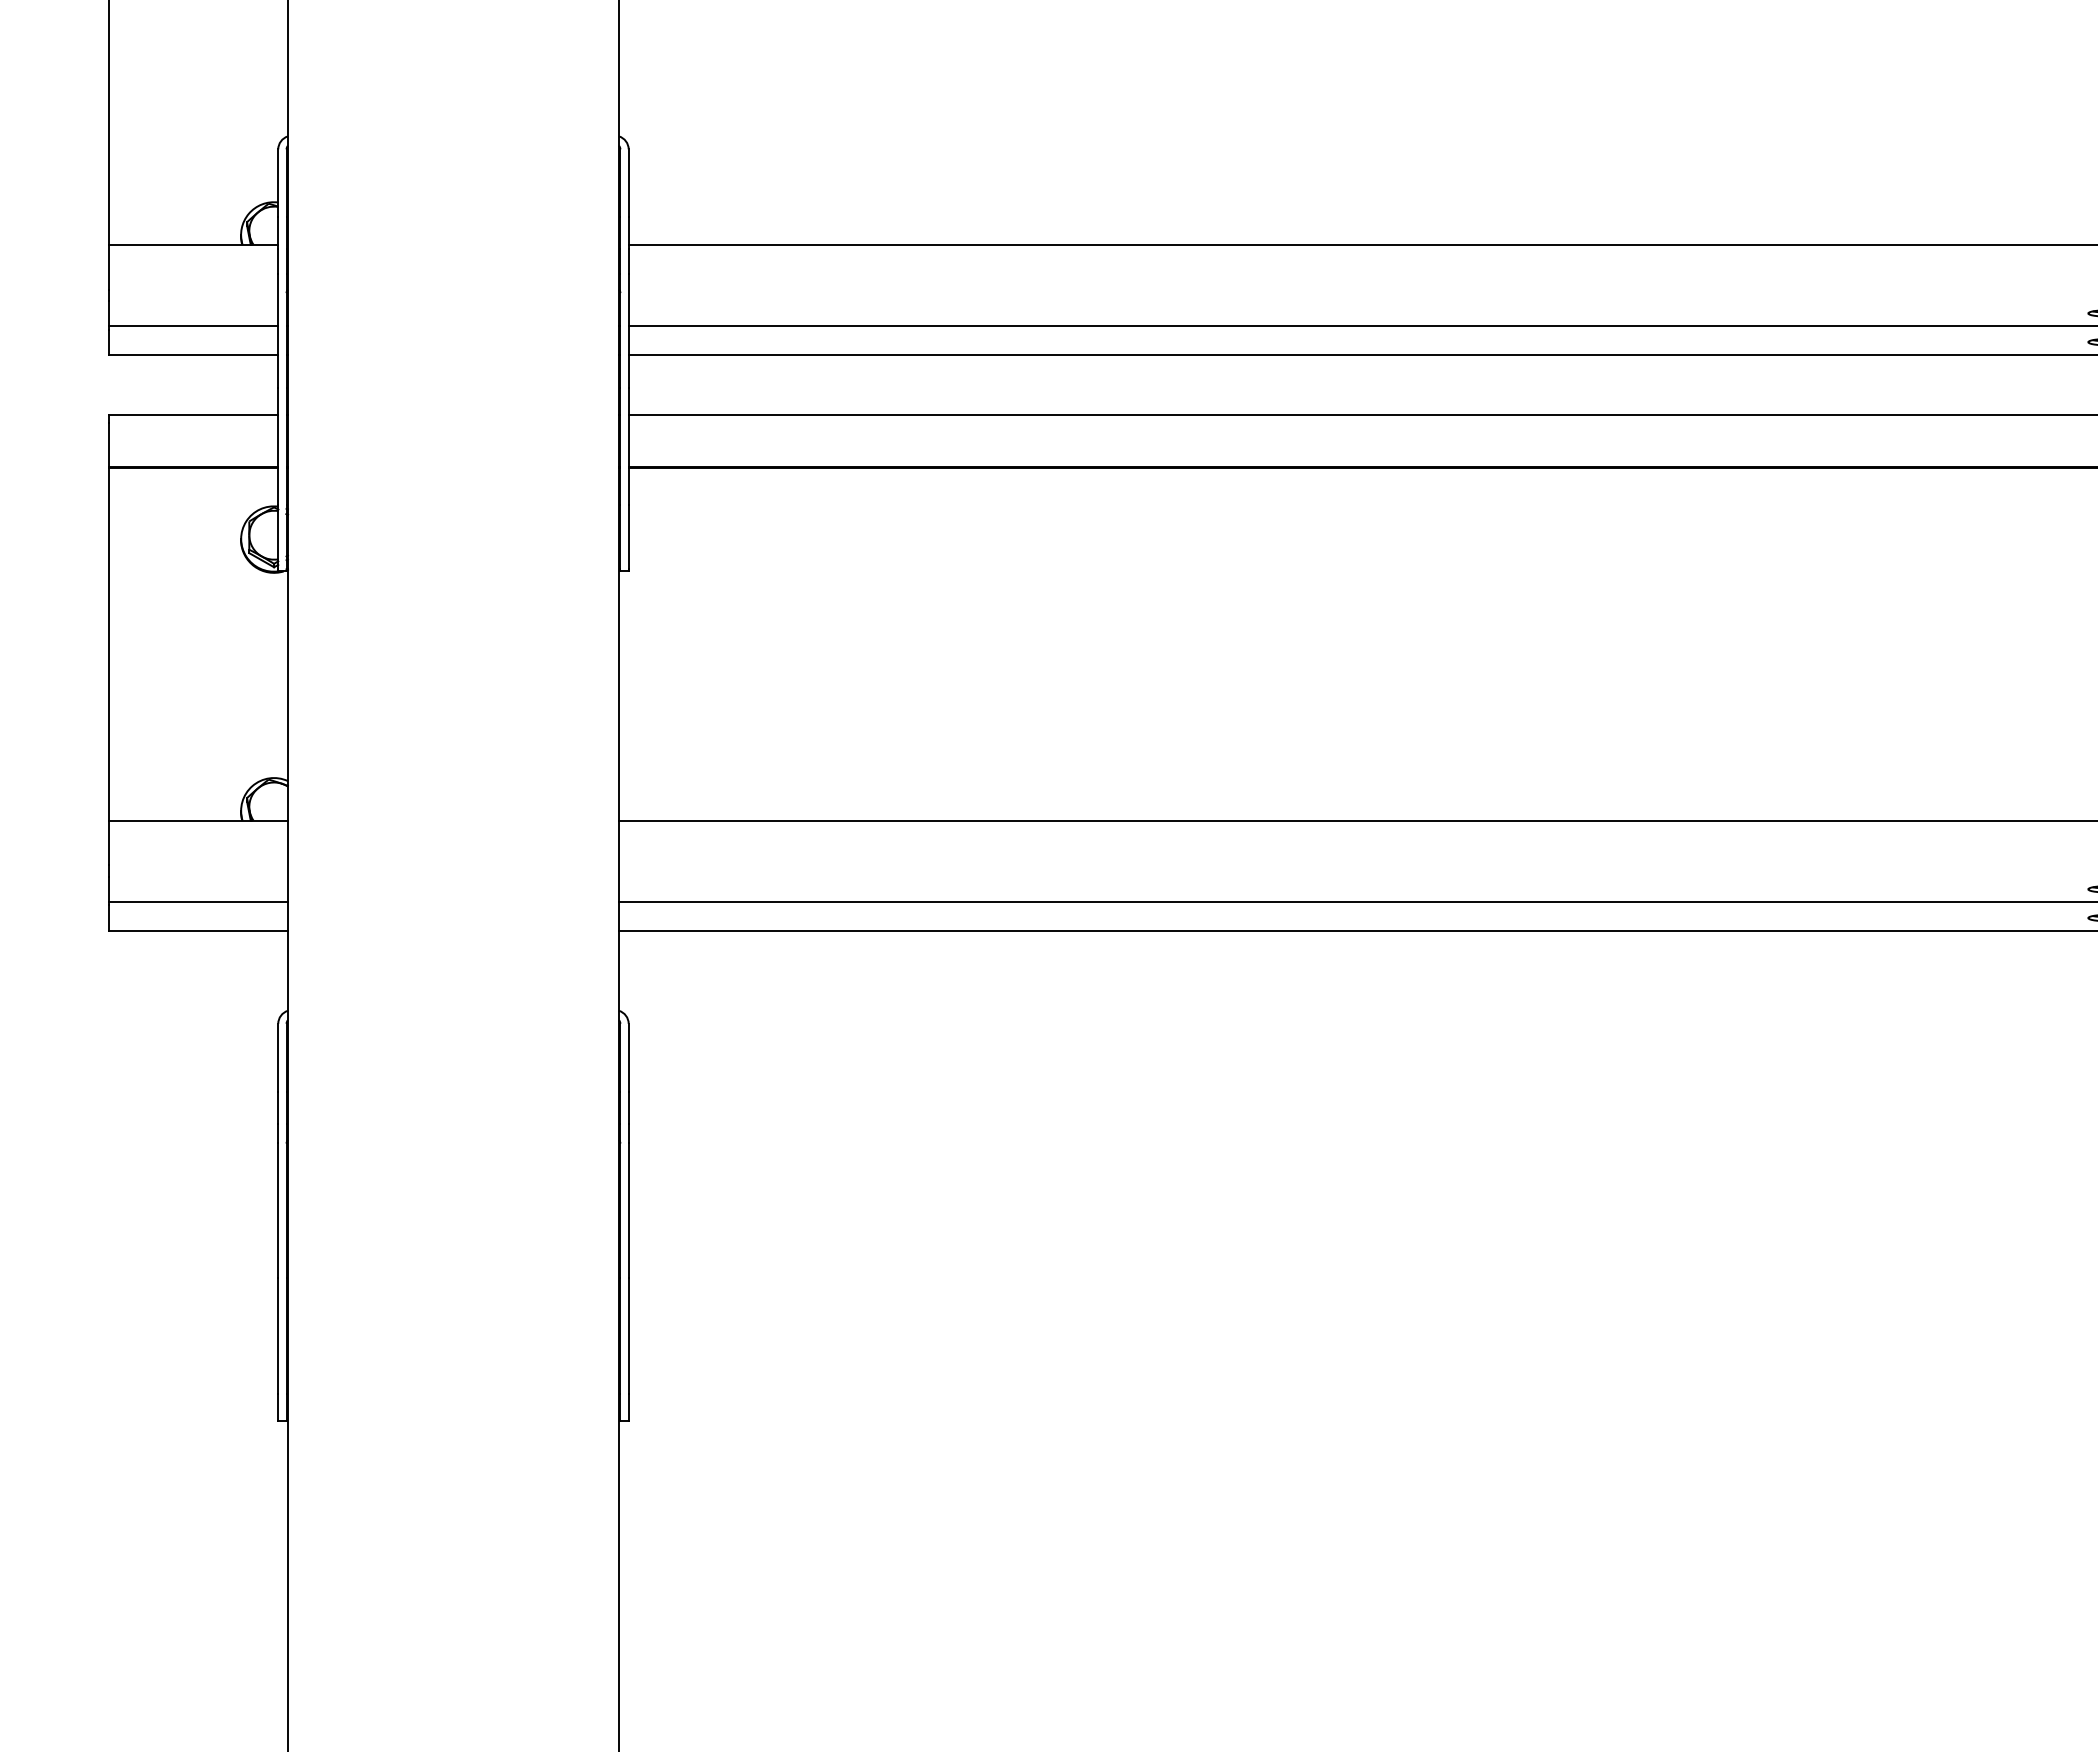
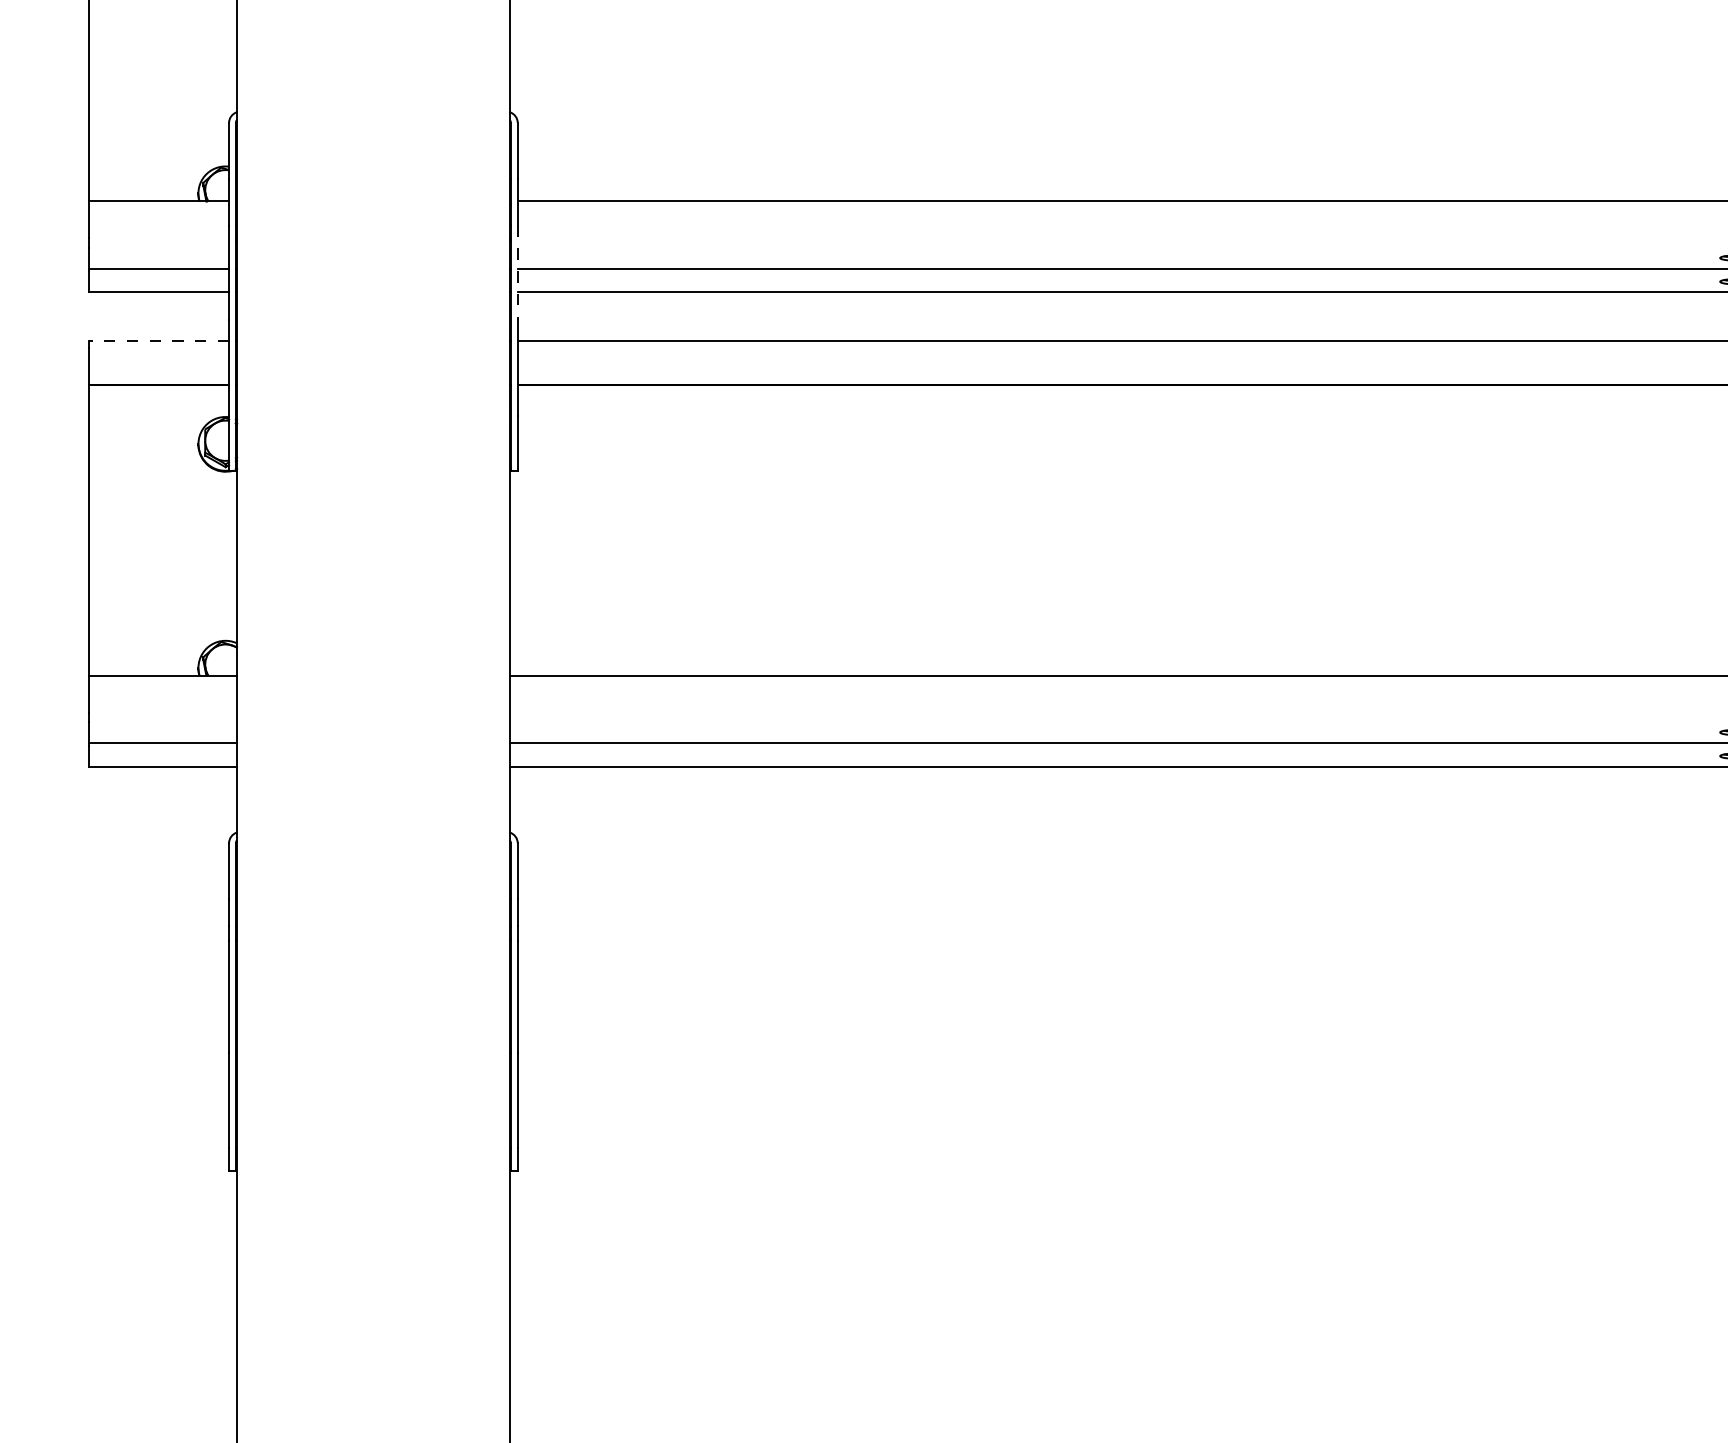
line: (628, 331) -> (517, 272), solid -> dashed
line: (193, 414) -> (159, 341), solid -> dashed

